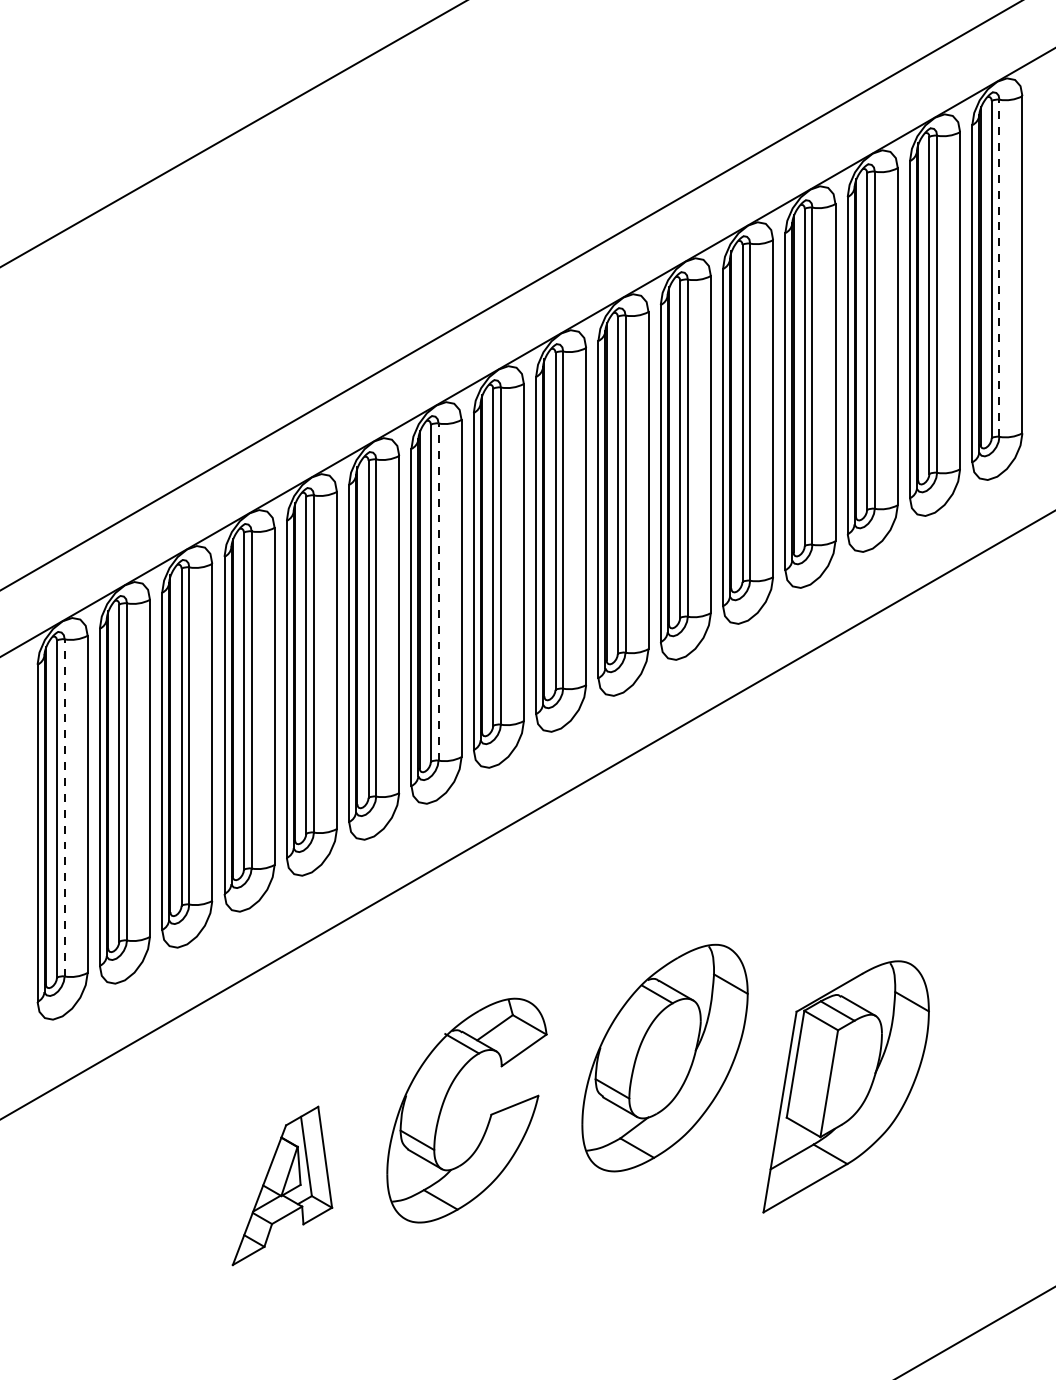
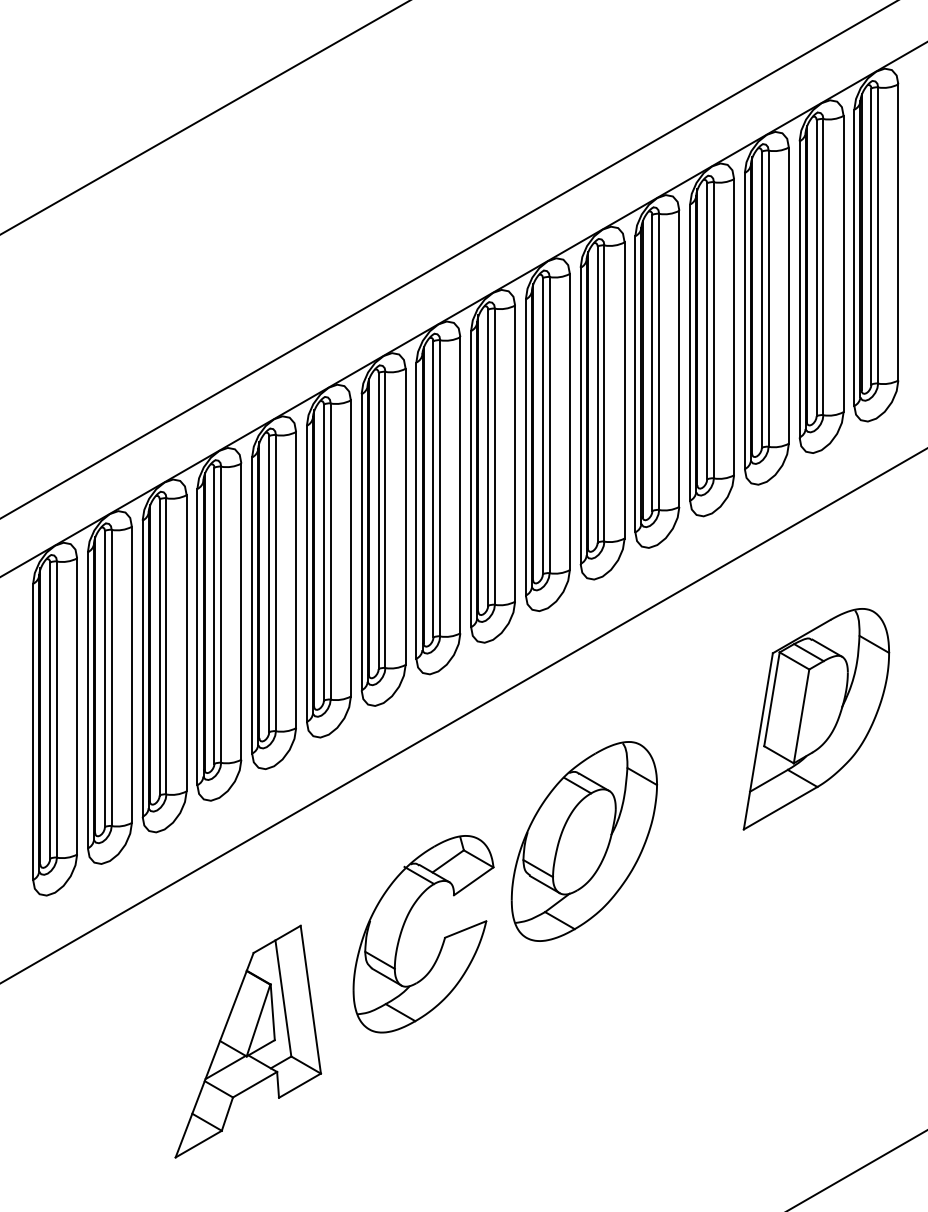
line: (999, 268) -> (878, 235), dashed -> solid
line: (438, 592) -> (385, 520), dashed -> solid
line: (64, 807) -> (56, 709), dashed -> solid
part: (664, 1057) -> (583, 840), moved
part: (845, 1086) -> (815, 718), moved
part: (445, 1100) -> (404, 925), moved
part: (282, 1185) -> (248, 1041), size x1.67

